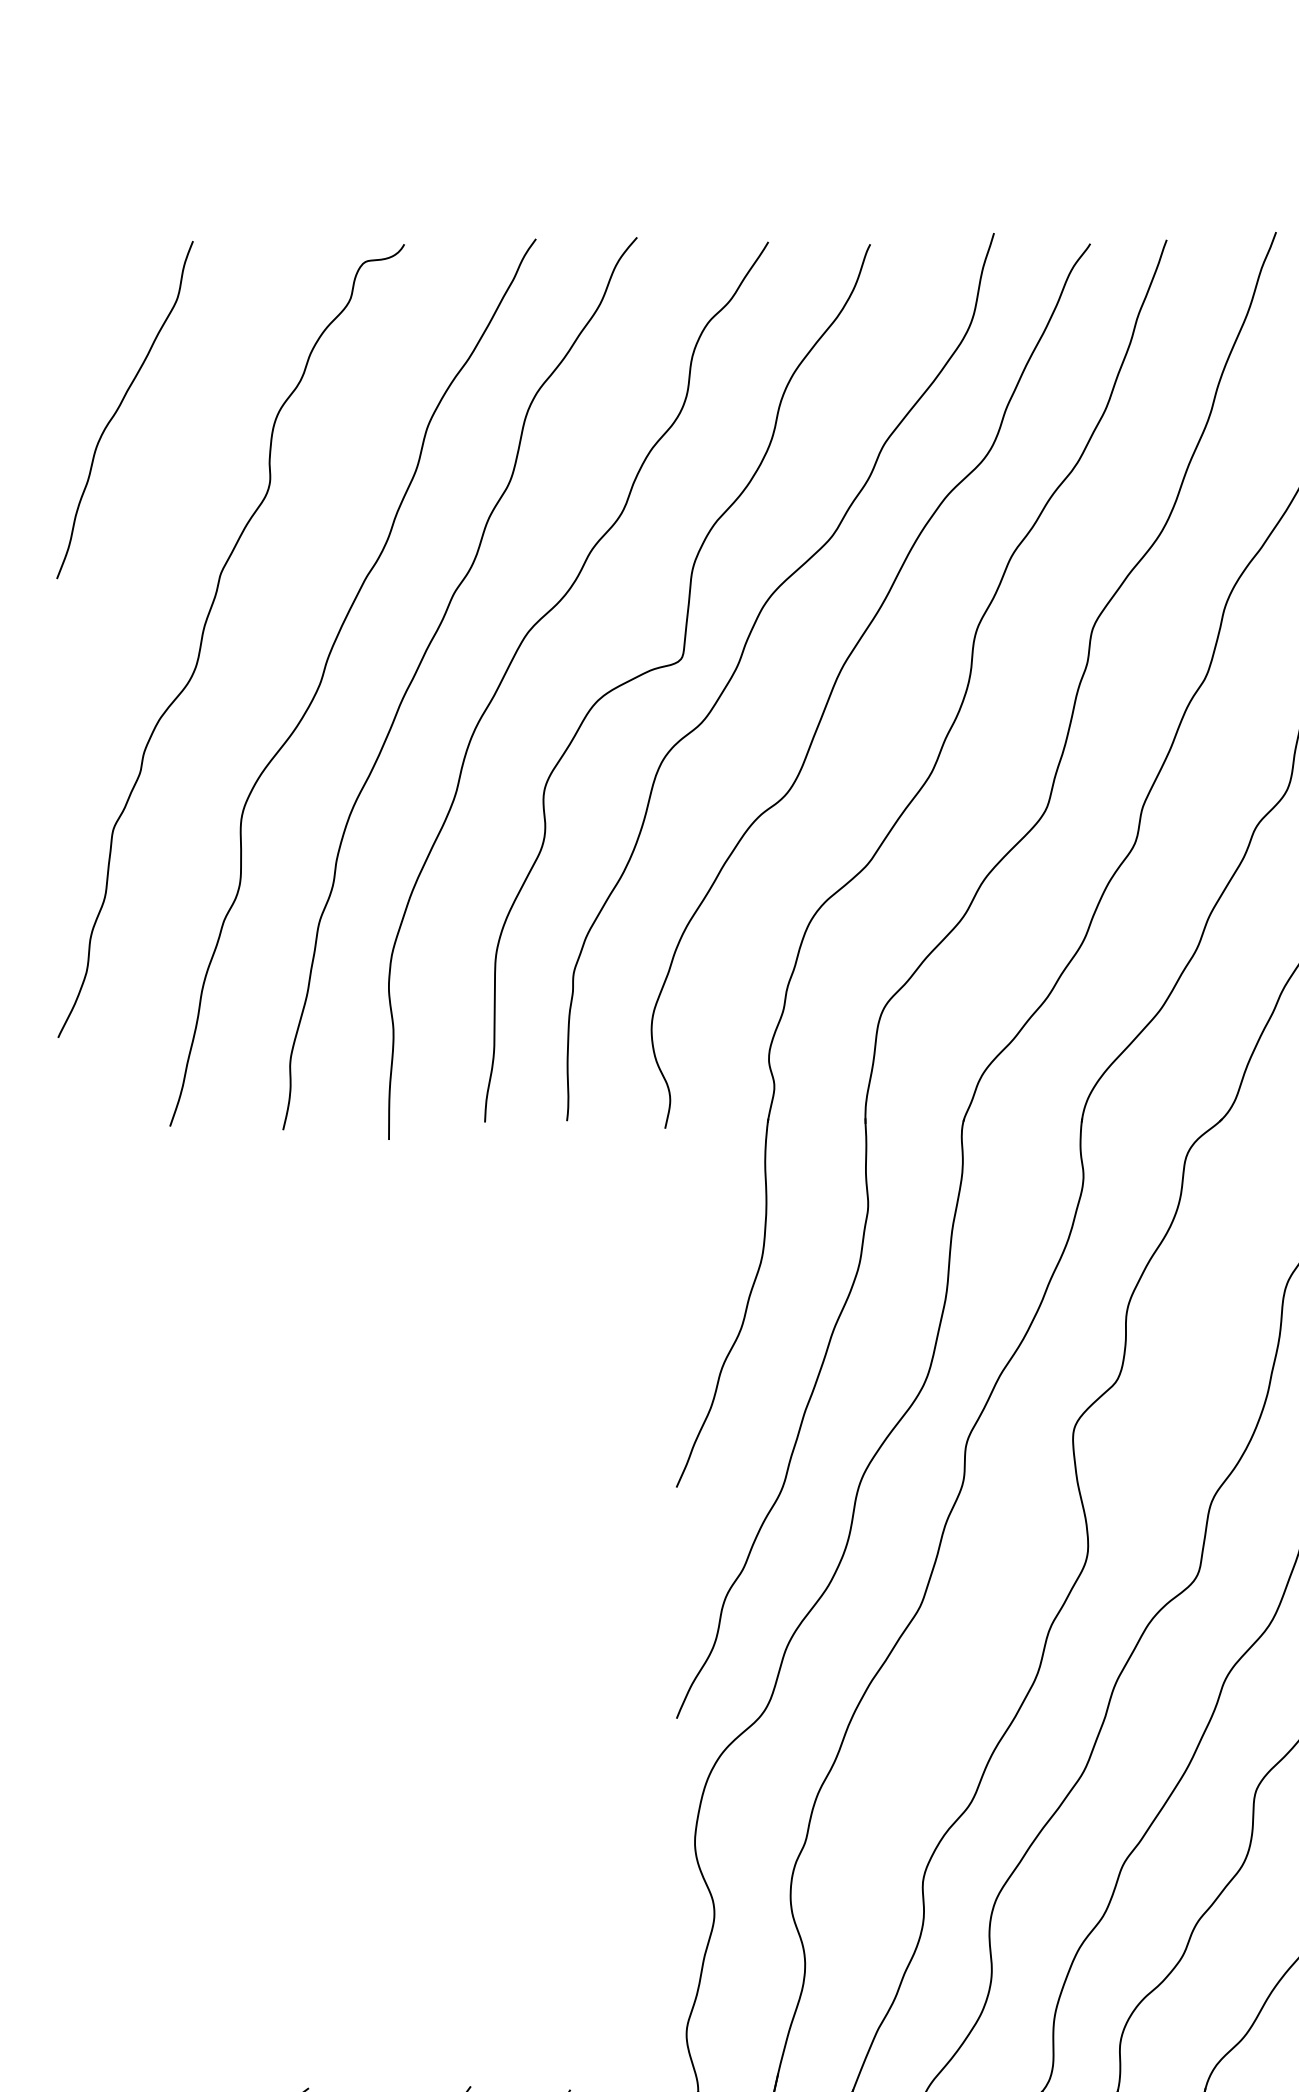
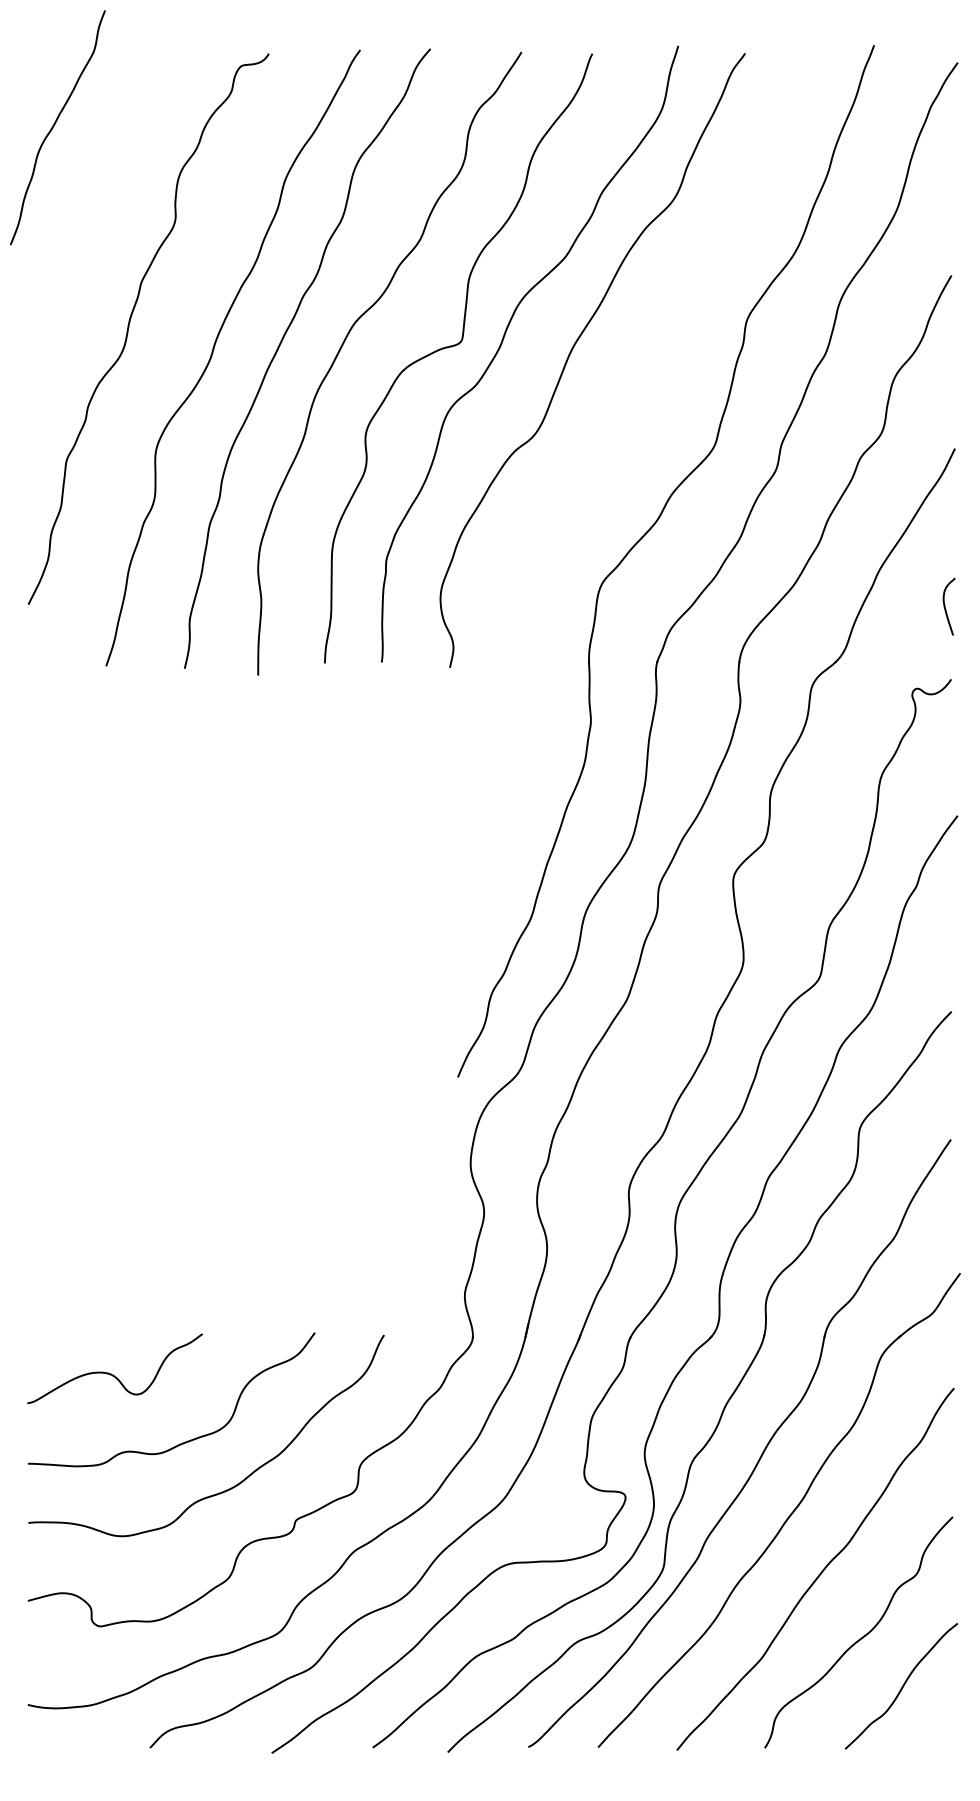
curve: (120, 408) -> (54, 126), moved
part: (886, 840) -> (603, 467), removed

